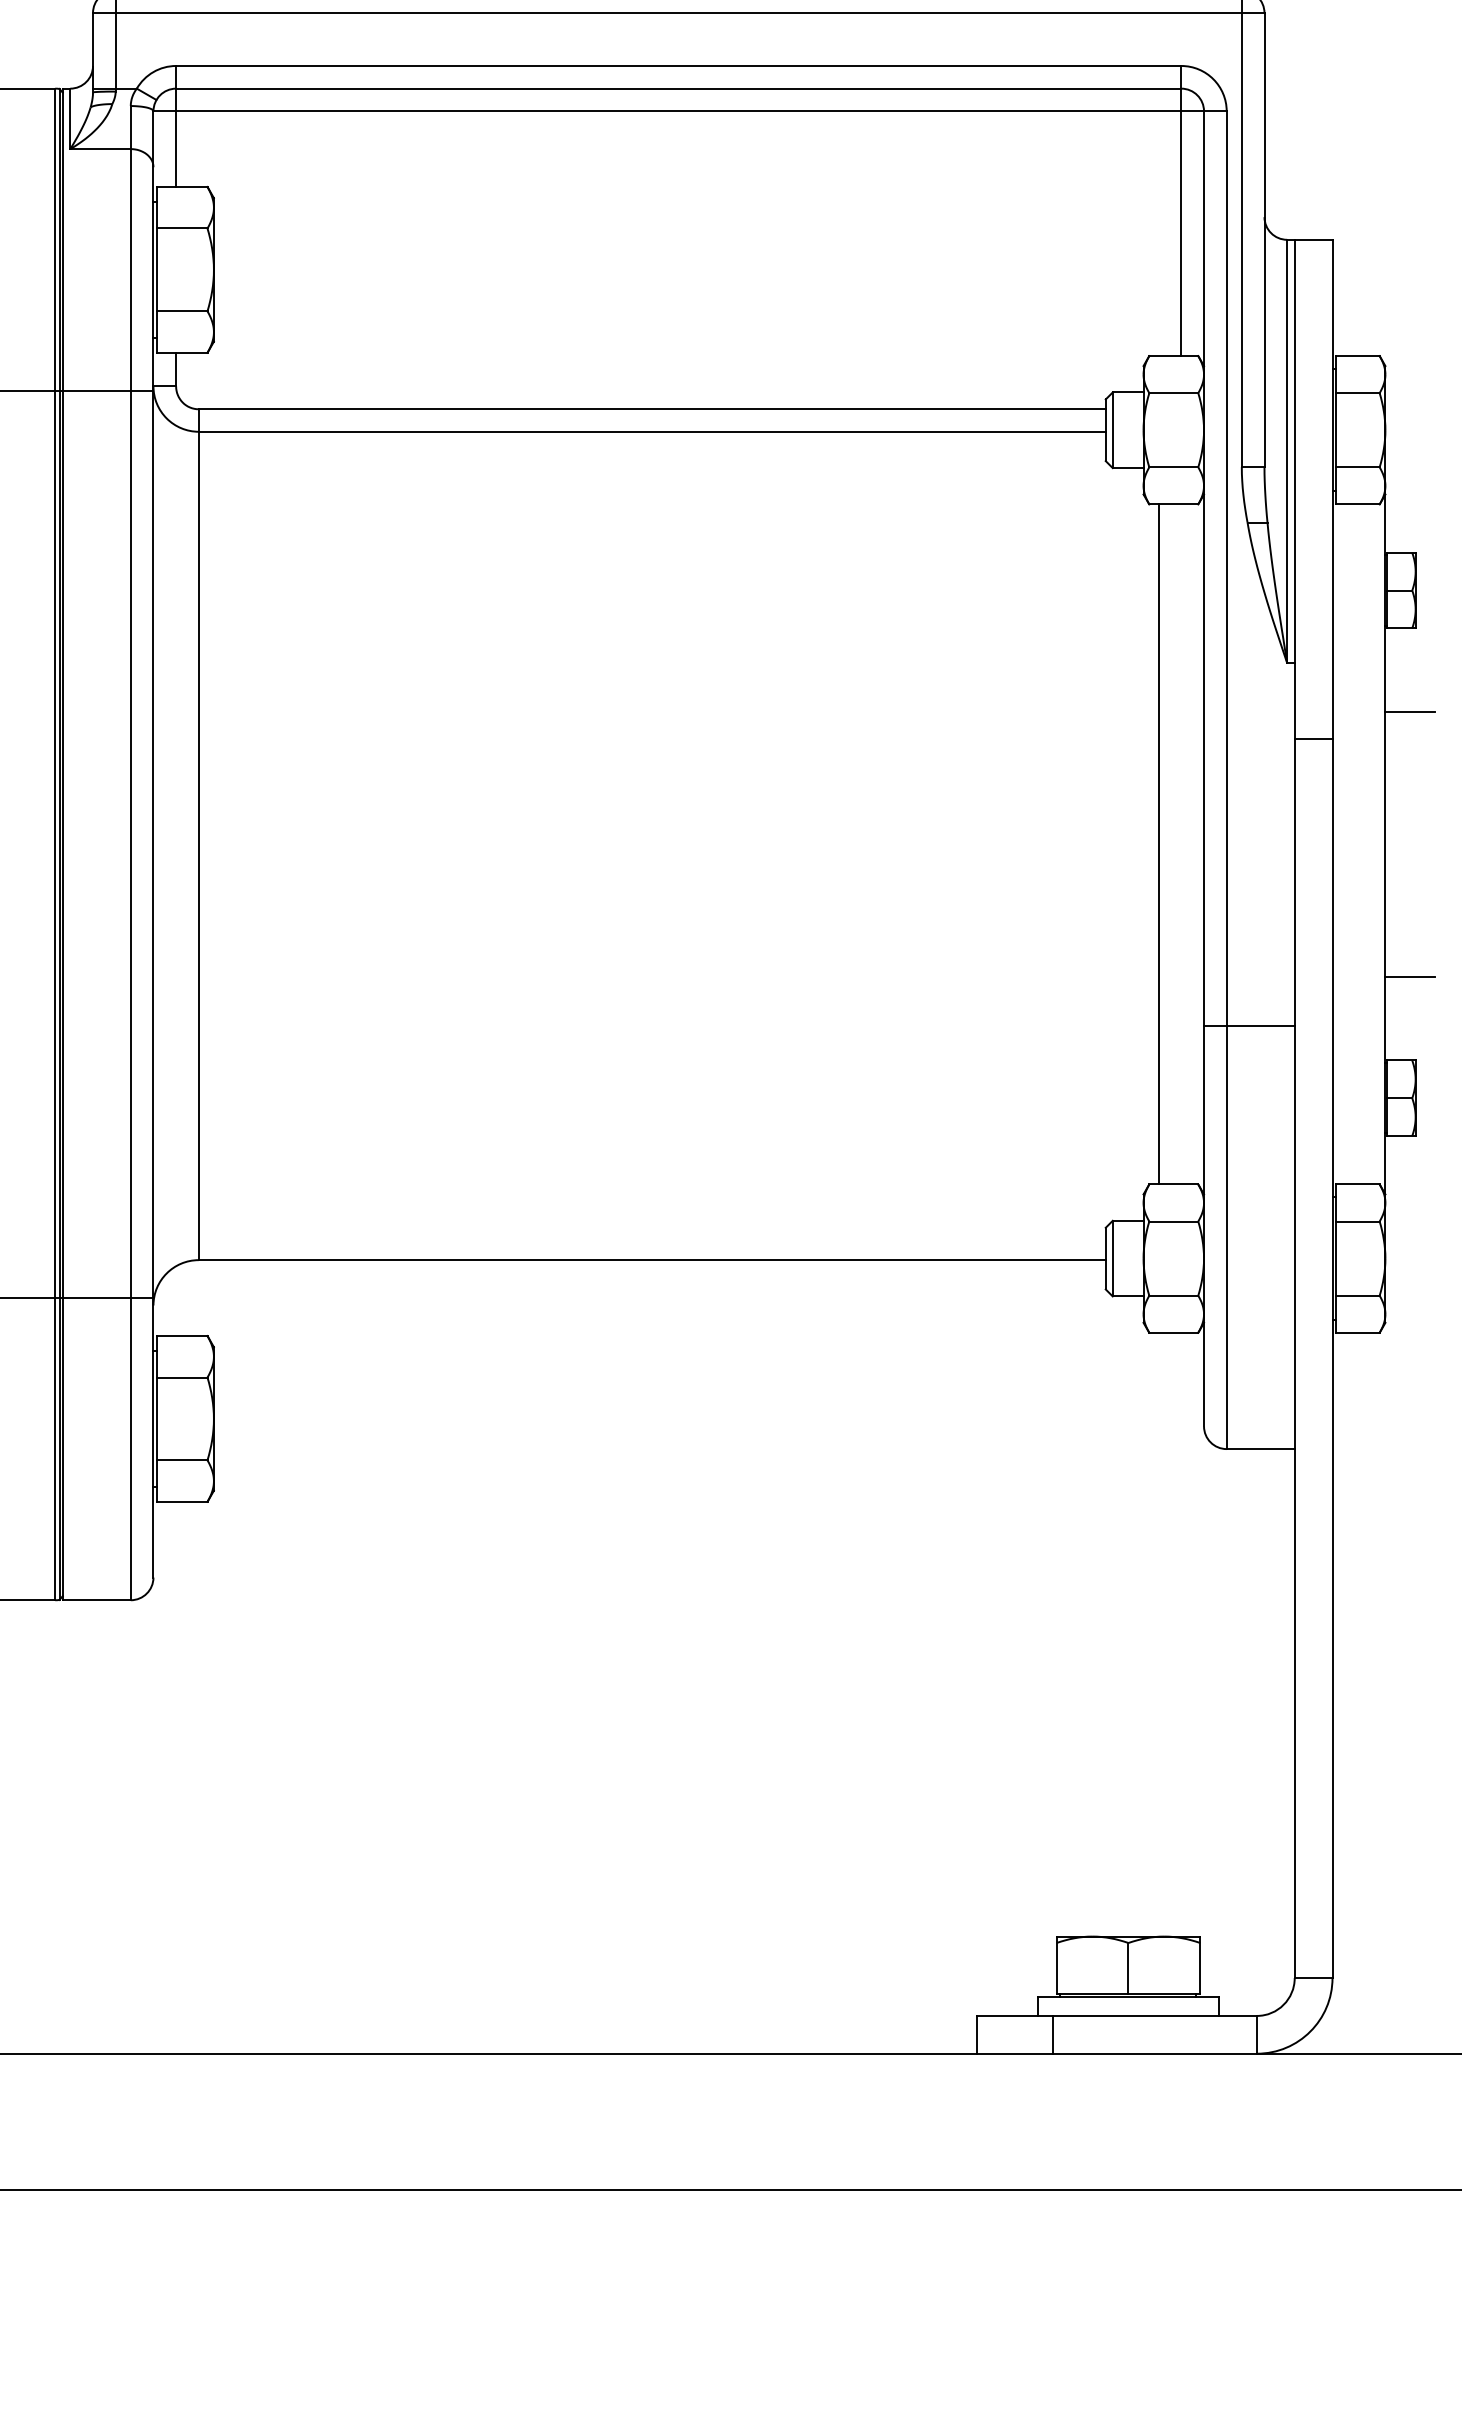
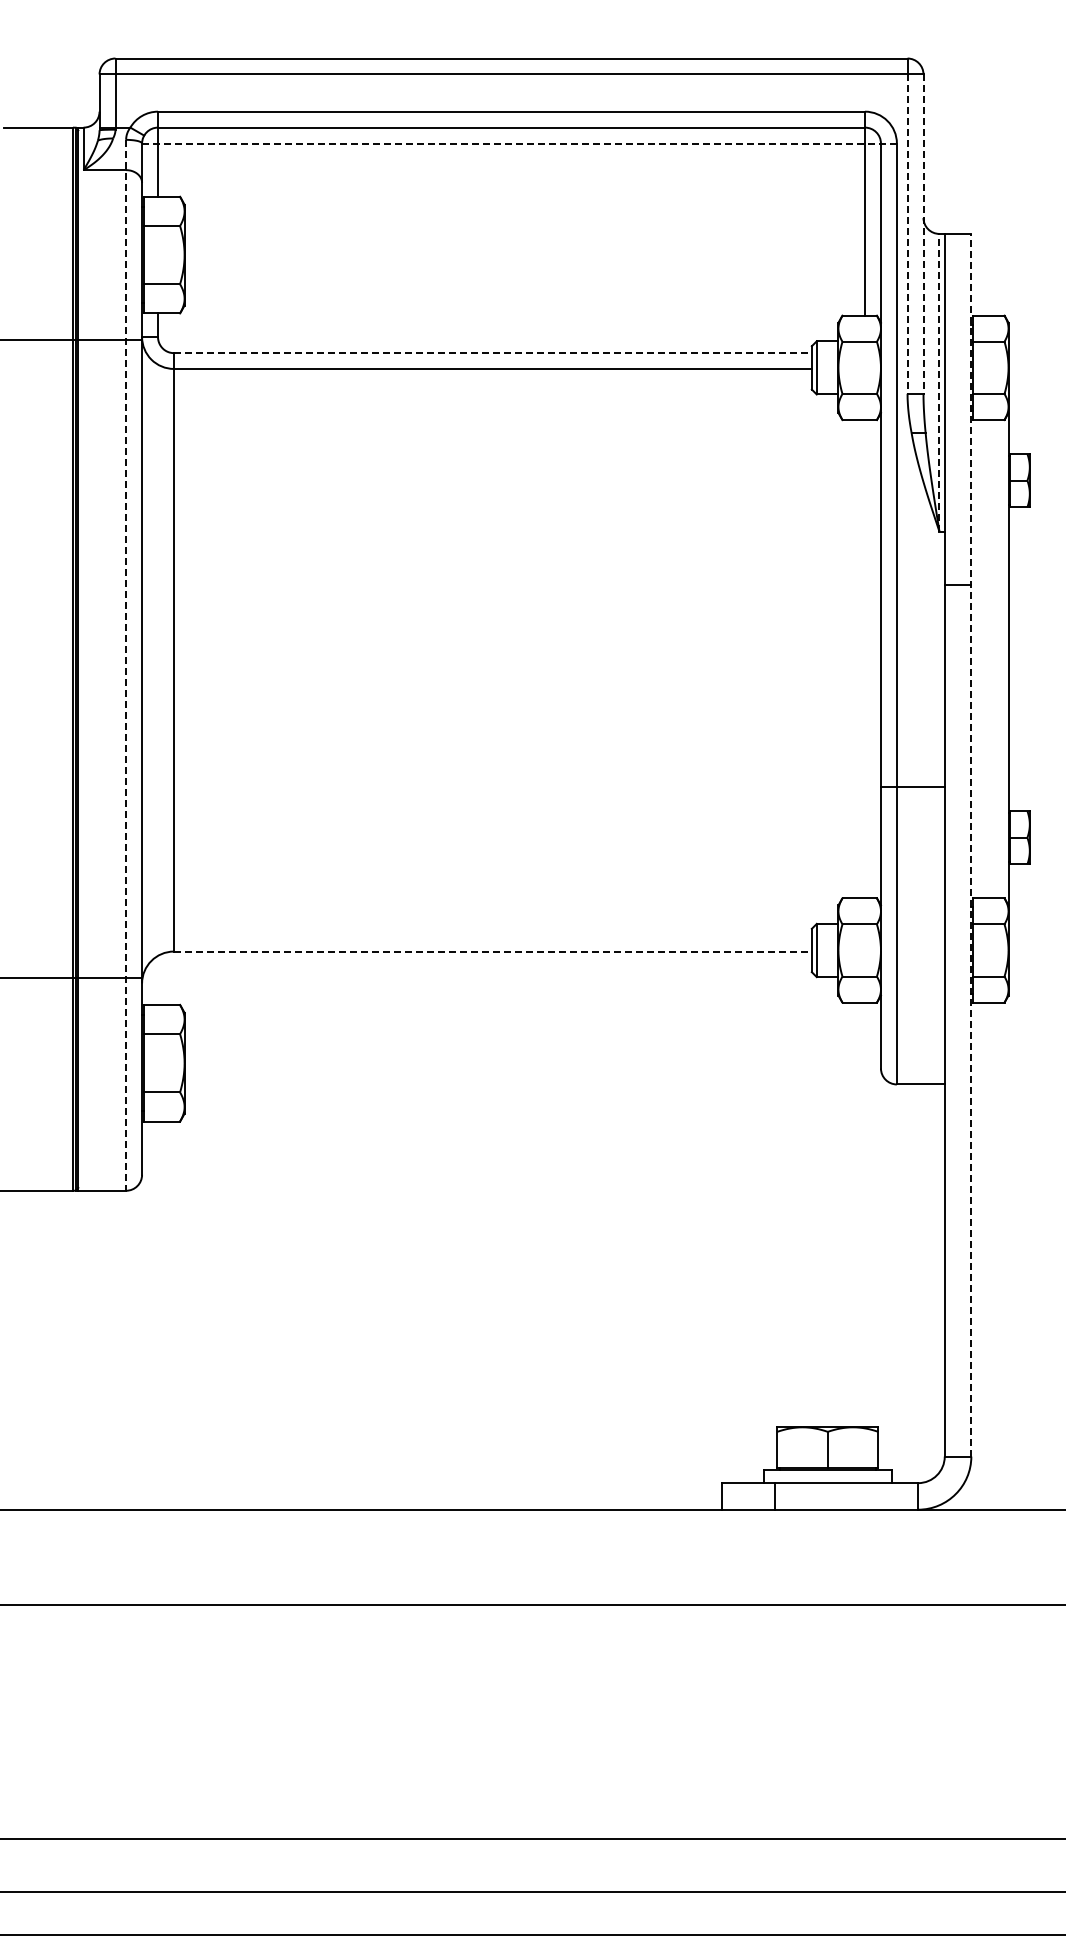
line: (690, 111) -> (519, 143), solid -> dashed
line: (1241, 240) -> (907, 234), solid -> dashed
line: (1264, 240) -> (923, 234), solid -> dashed
line: (651, 409) -> (492, 353), solid -> dashed
line: (1287, 451) -> (939, 382), solid -> dashed
line: (1409, 712) -> (1025, 566), removed
line: (1159, 844) -> (849, 659), removed
line: (131, 853) -> (126, 665), solid -> dashed
line: (1409, 977) -> (1025, 752), removed
line: (1332, 1107) -> (971, 844), solid -> dashed
line: (651, 1260) -> (492, 951), solid -> dashed

